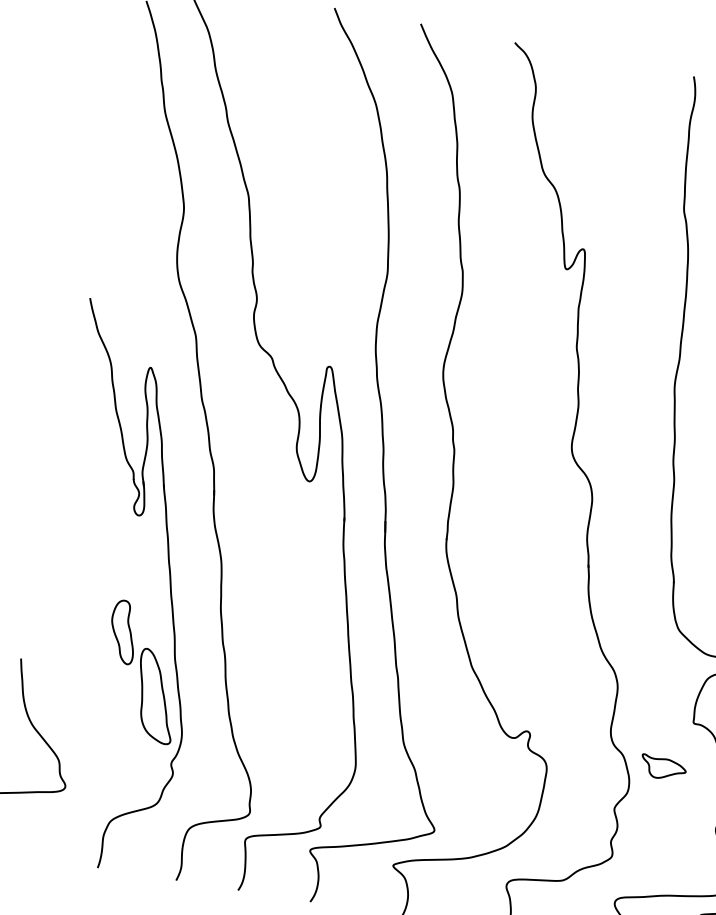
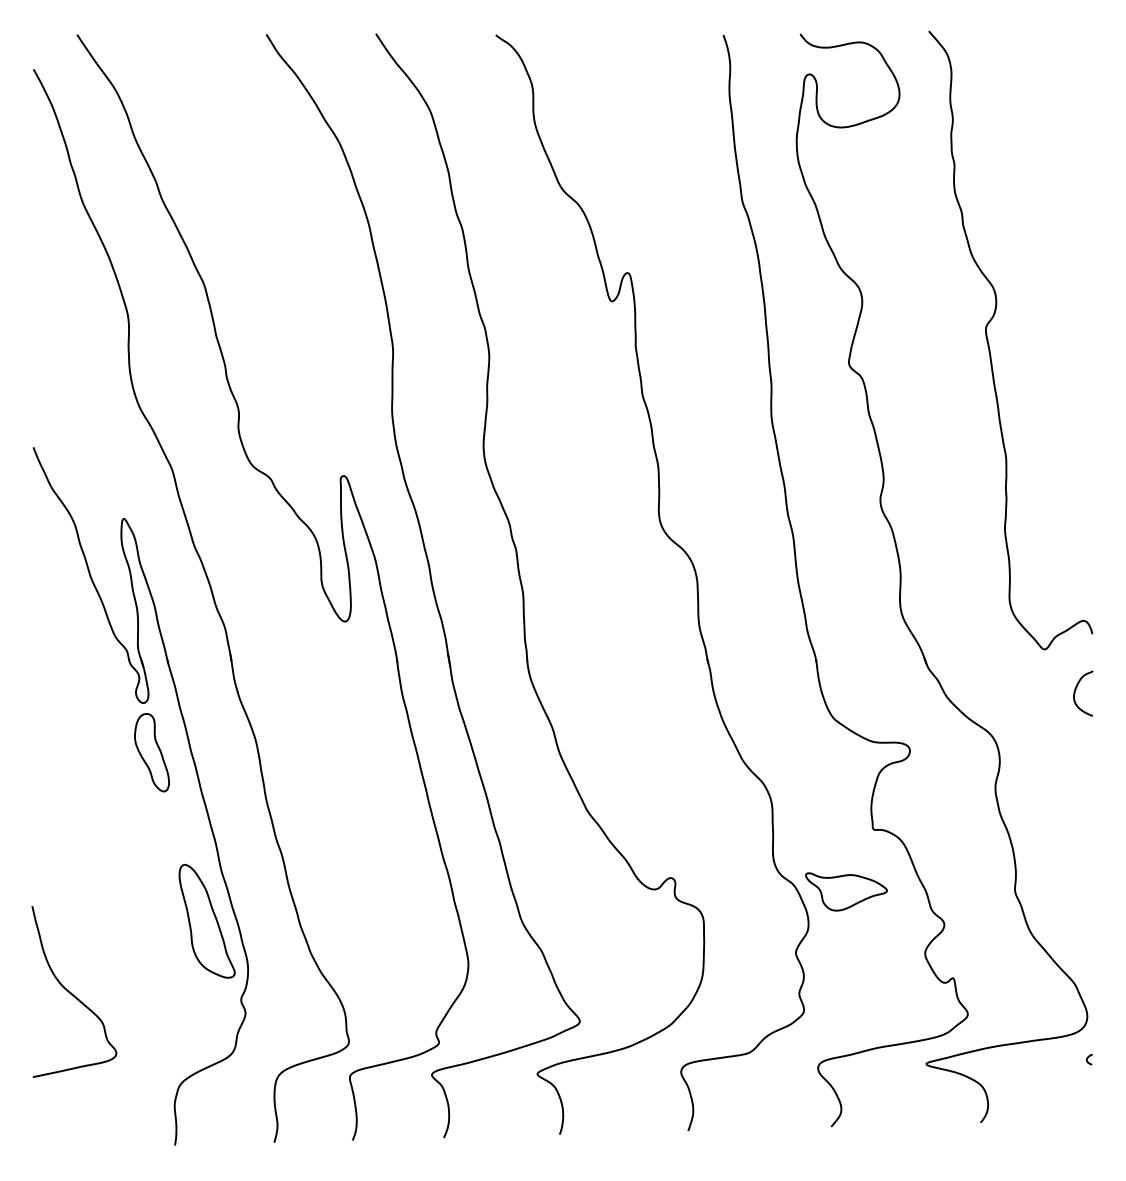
part: (123, 631) -> (151, 752), moved
part: (663, 768) -> (846, 891), size x1.43

